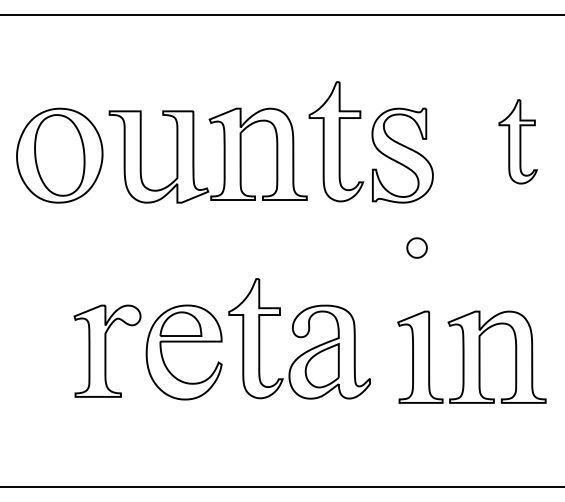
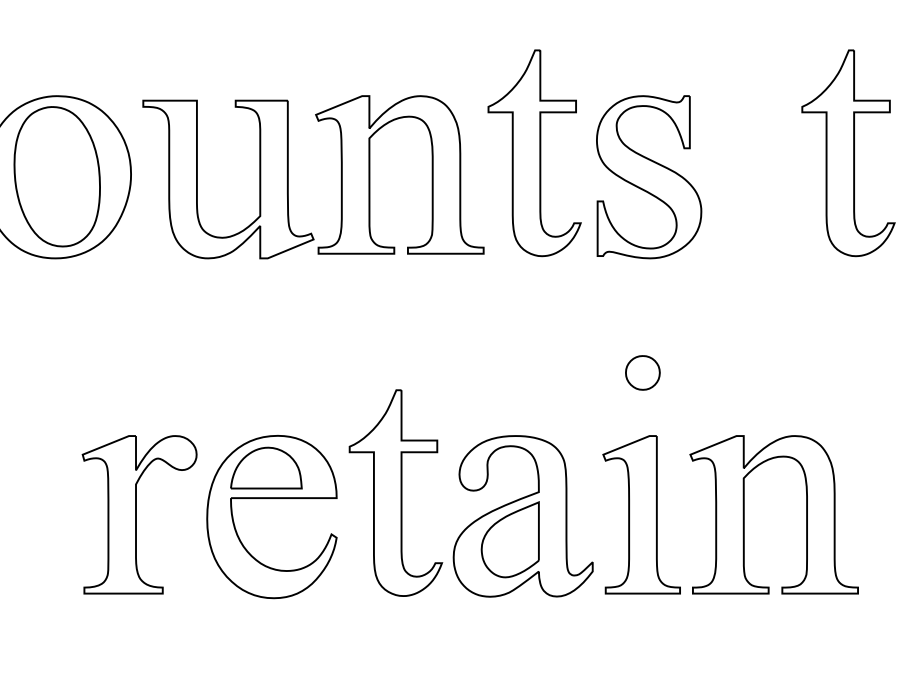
part: (517, 141) -> (847, 152), size x1.43
part: (416, 247) -> (641, 371), moved
part: (471, 356) -> (729, 513), moved

